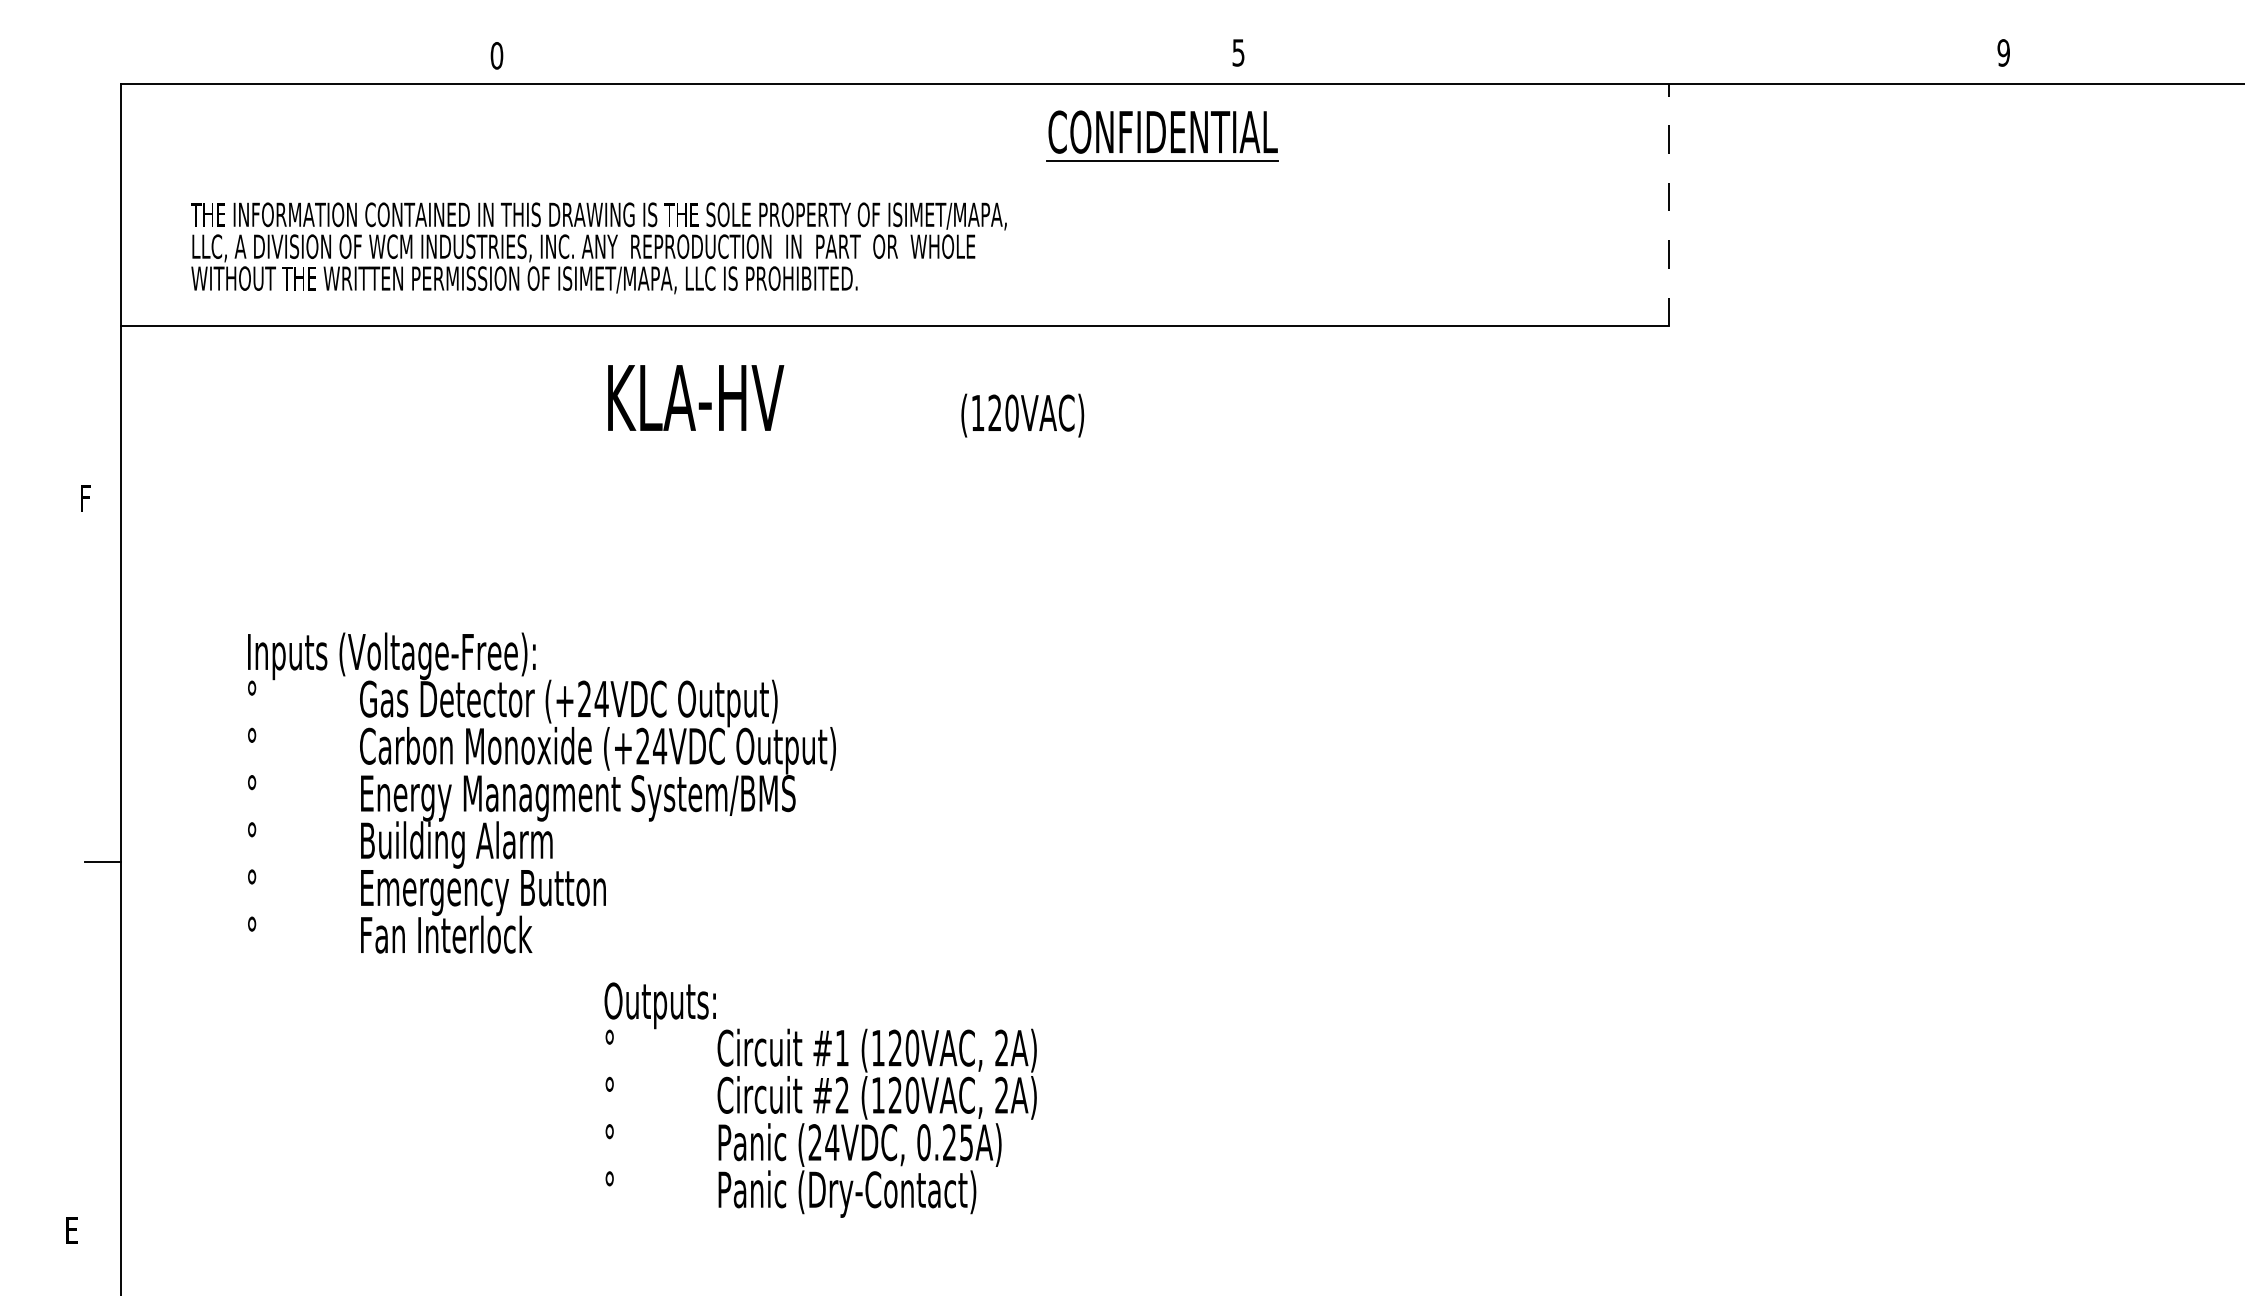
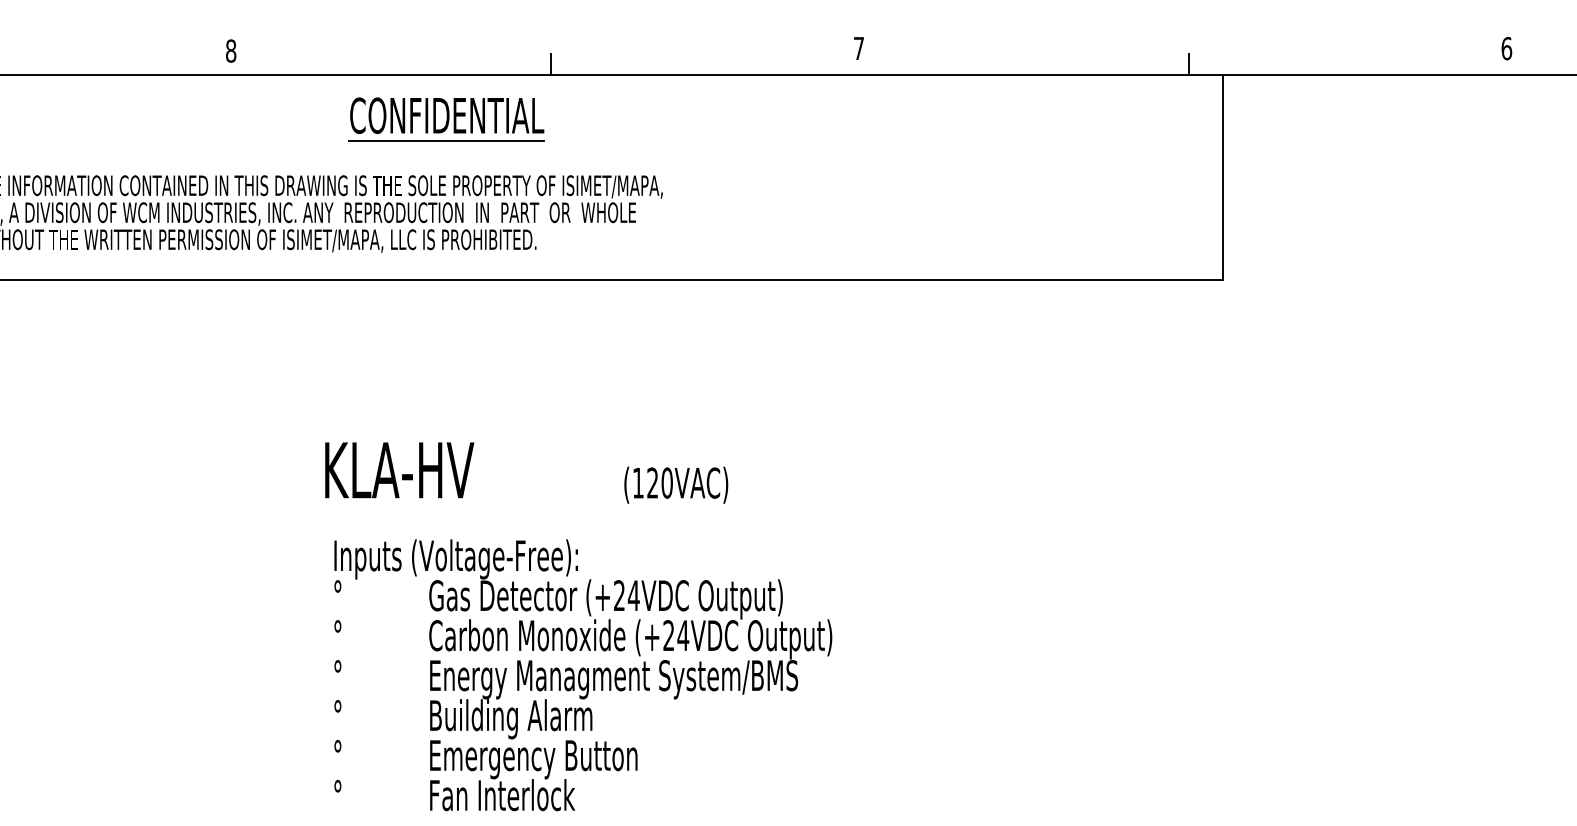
text: (1238, 52) -> (858, 48), 5 -> 7
text: (2003, 52) -> (1506, 48), 9 -> 6
text: (496, 55) -> (230, 50), 0 -> 8
line: (874, 71) -> (550, 64), added
line: (1628, 71) -> (1189, 64), added
part: (1162, 135) -> (446, 118), moved
line: (1668, 204) -> (1222, 176), dashed -> solid
text: (846, 401) -> (527, 473), moved
text: (541, 792) -> (582, 674), moved

